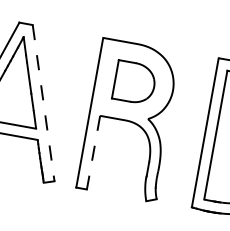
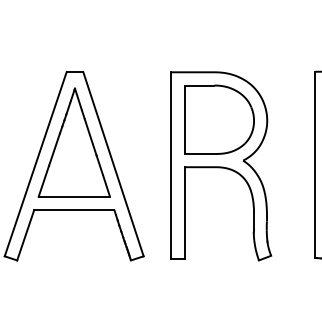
part: (134, 82) -> (219, 119), size x1.43
line: (43, 103) -> (113, 164), dashed -> solid
line: (93, 152) -> (184, 213), dashed -> solid

